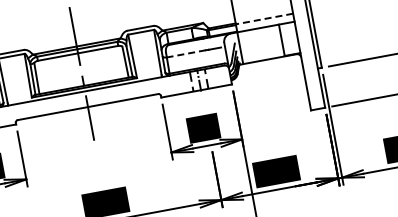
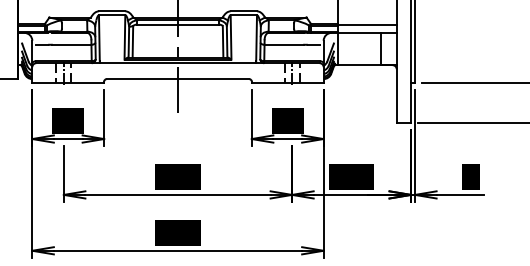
line: (264, 18) -> (367, 24), dashed -> solid
line: (186, 53) -> (284, 44), dashed -> solid

